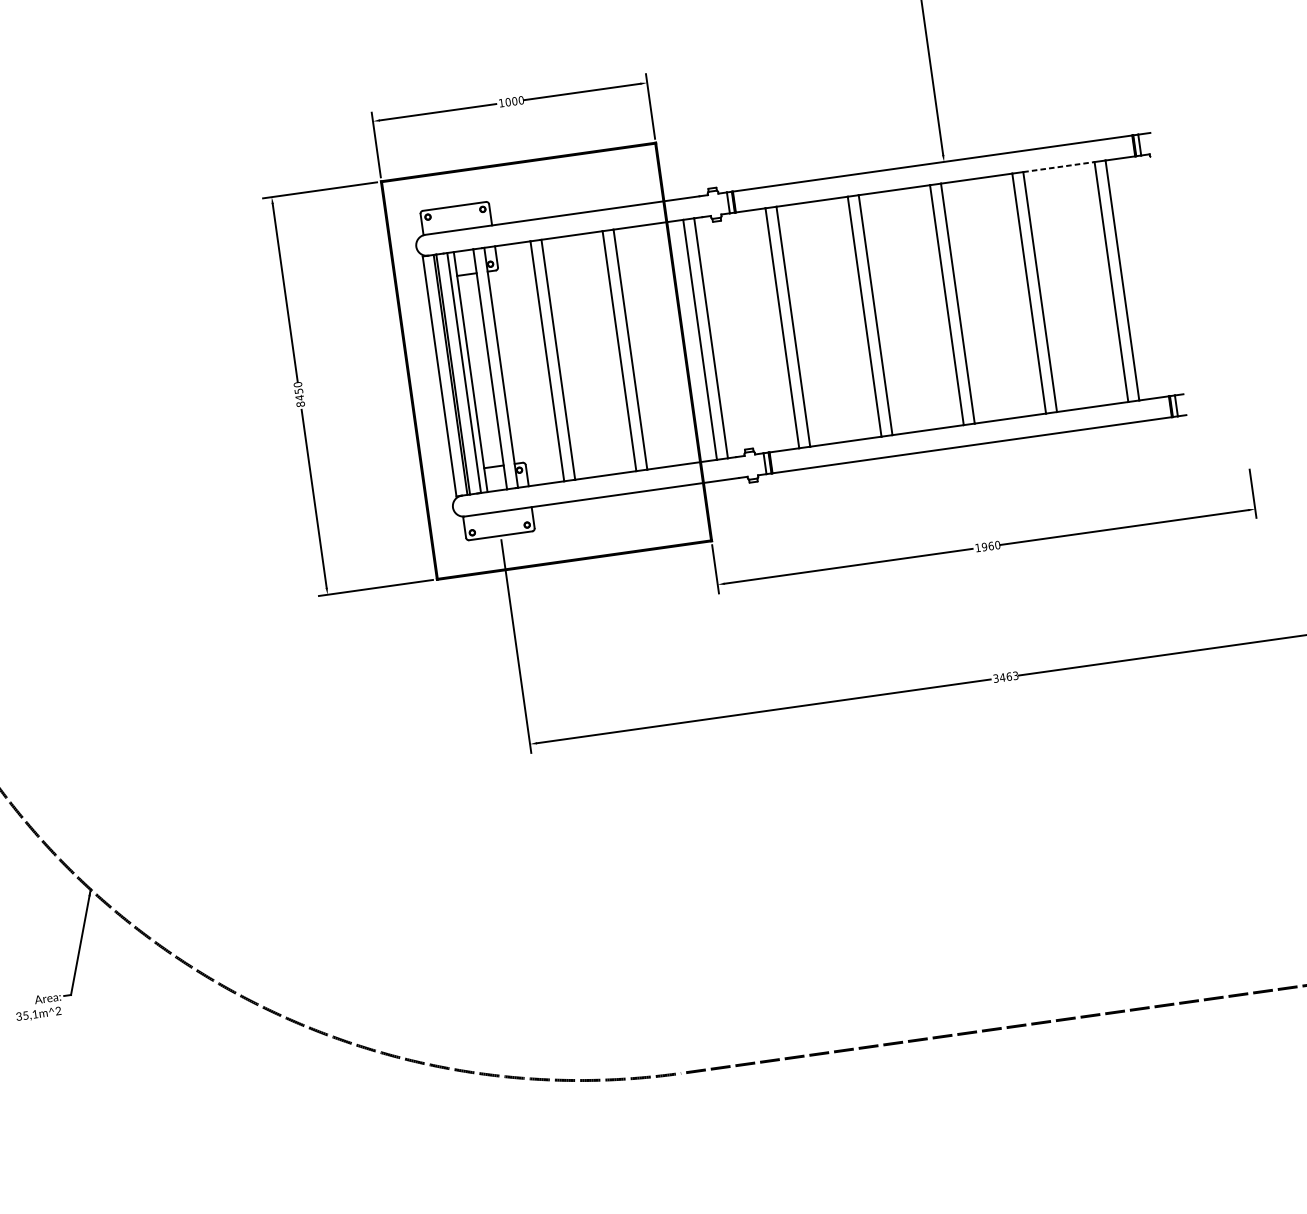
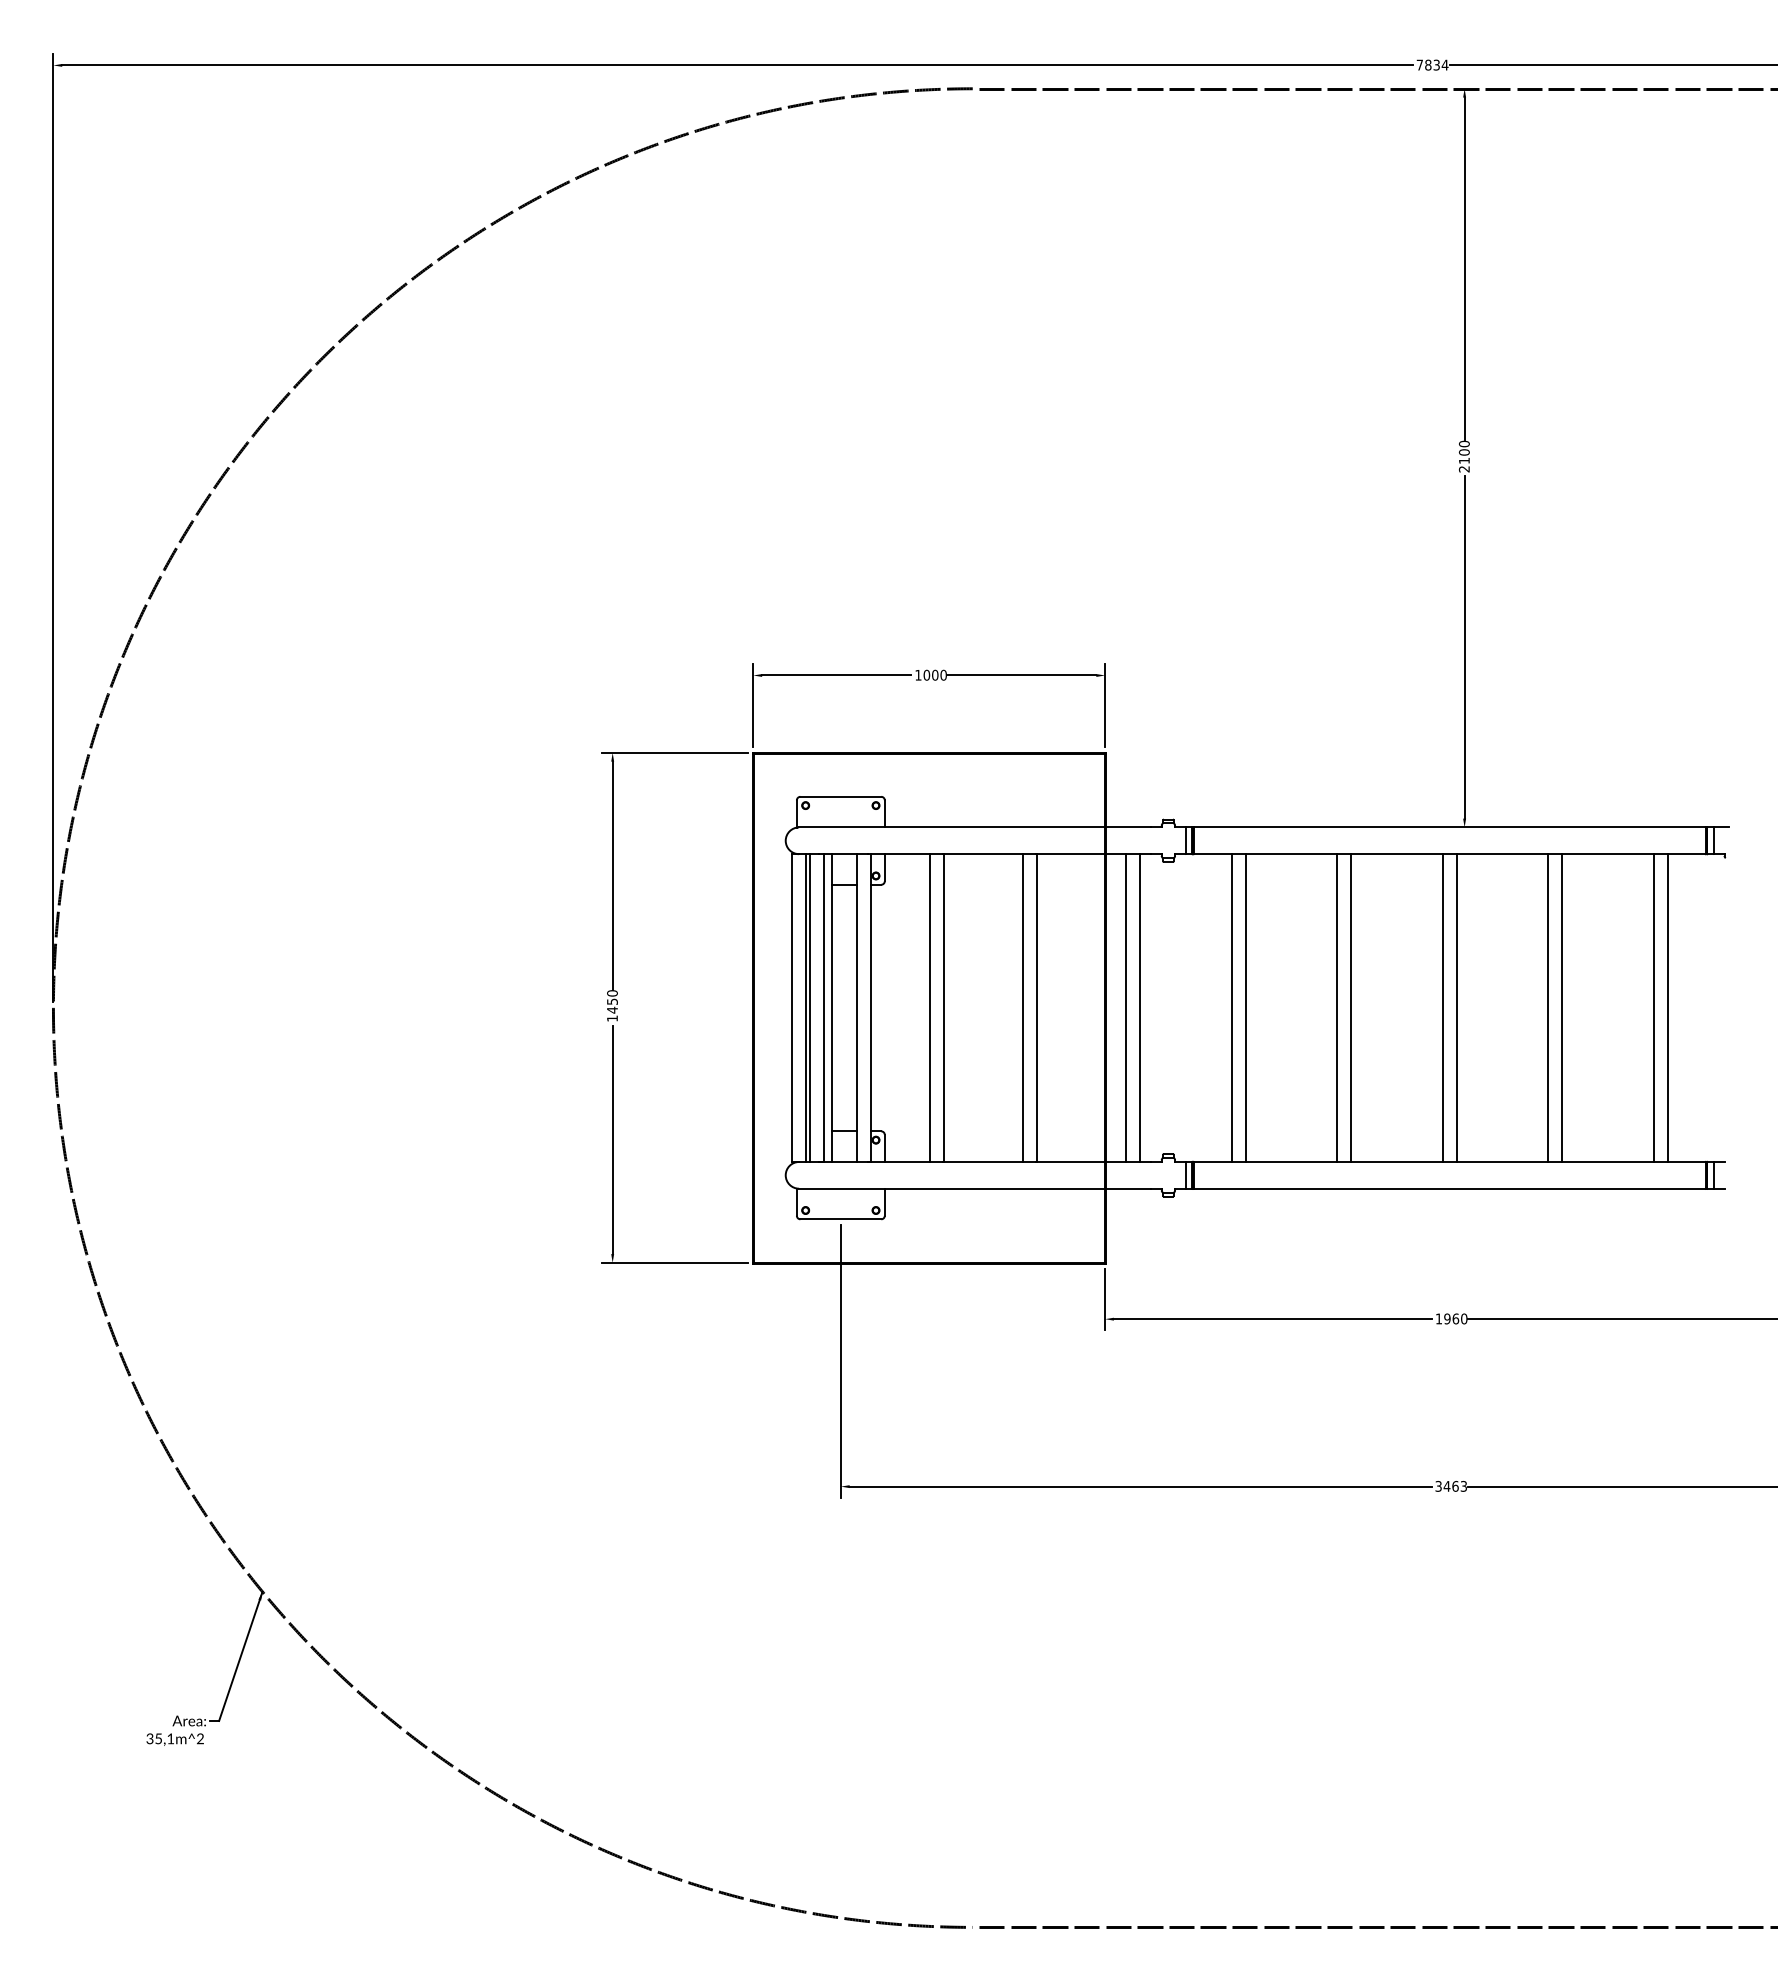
line: (1059, 167) -> (1608, 854), dashed -> solid
text: (300, 404) -> (612, 1018), 8450 -> 1450

